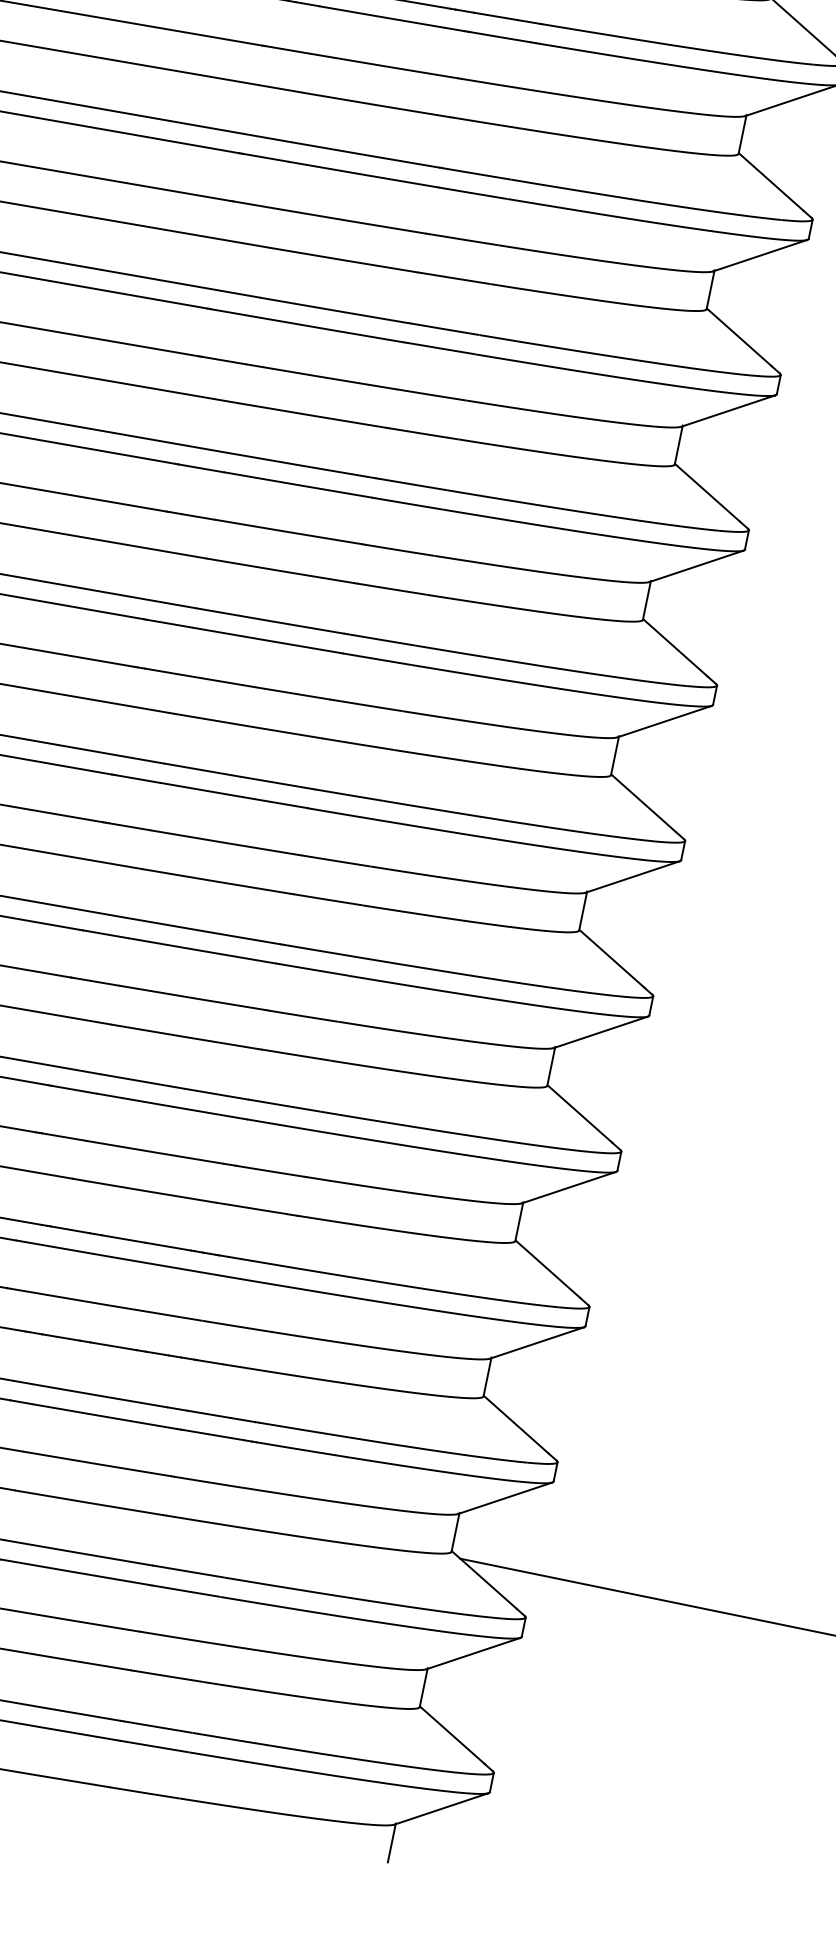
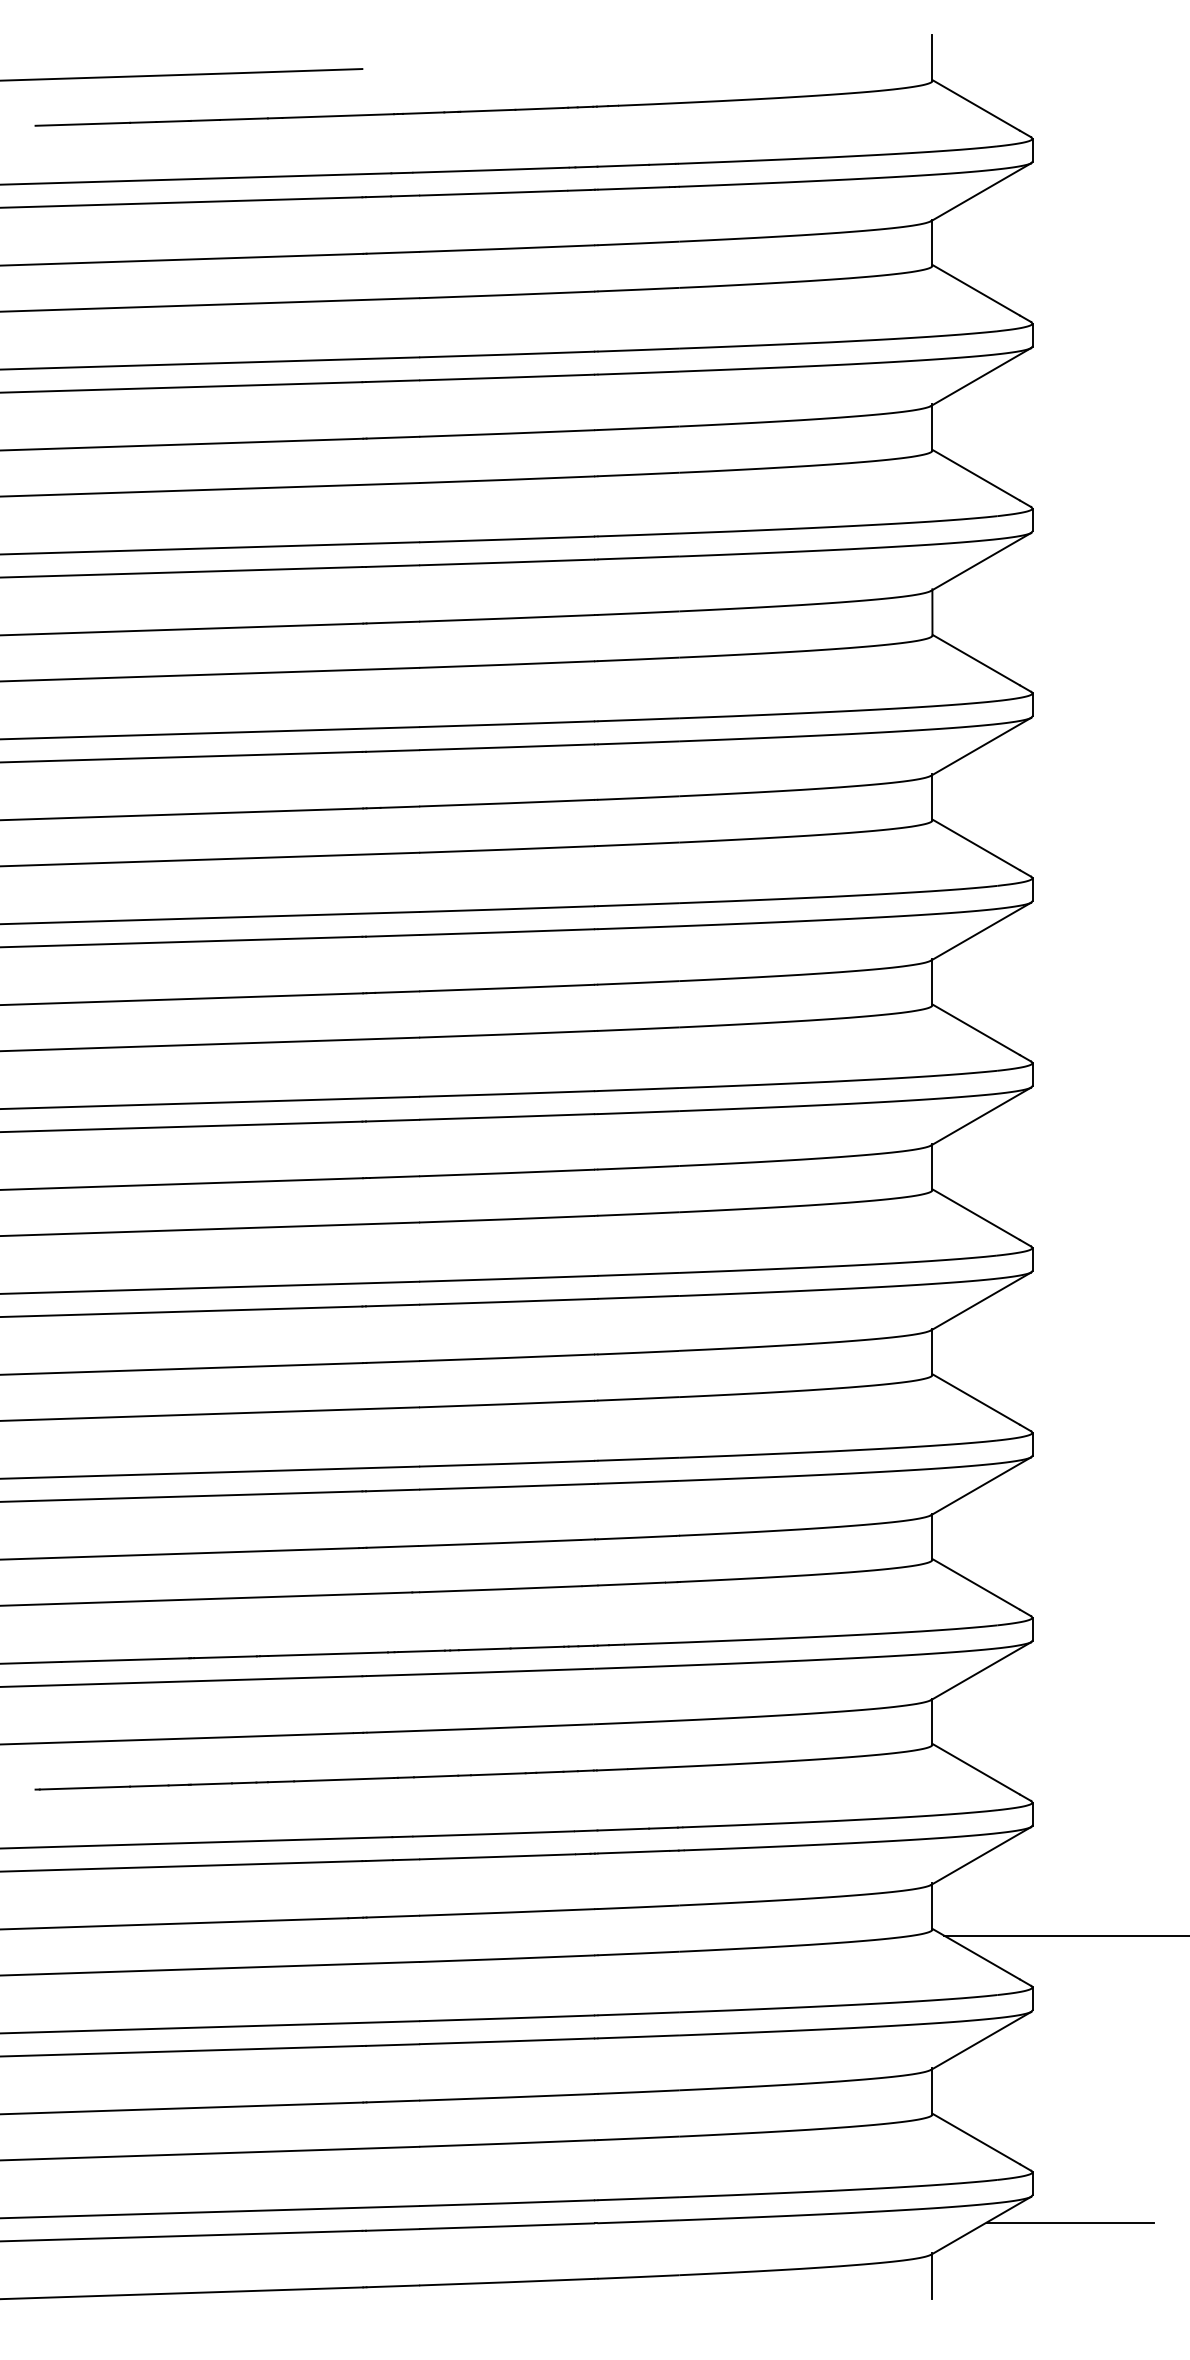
line: (517, 1821) -> (1070, 2222), added

